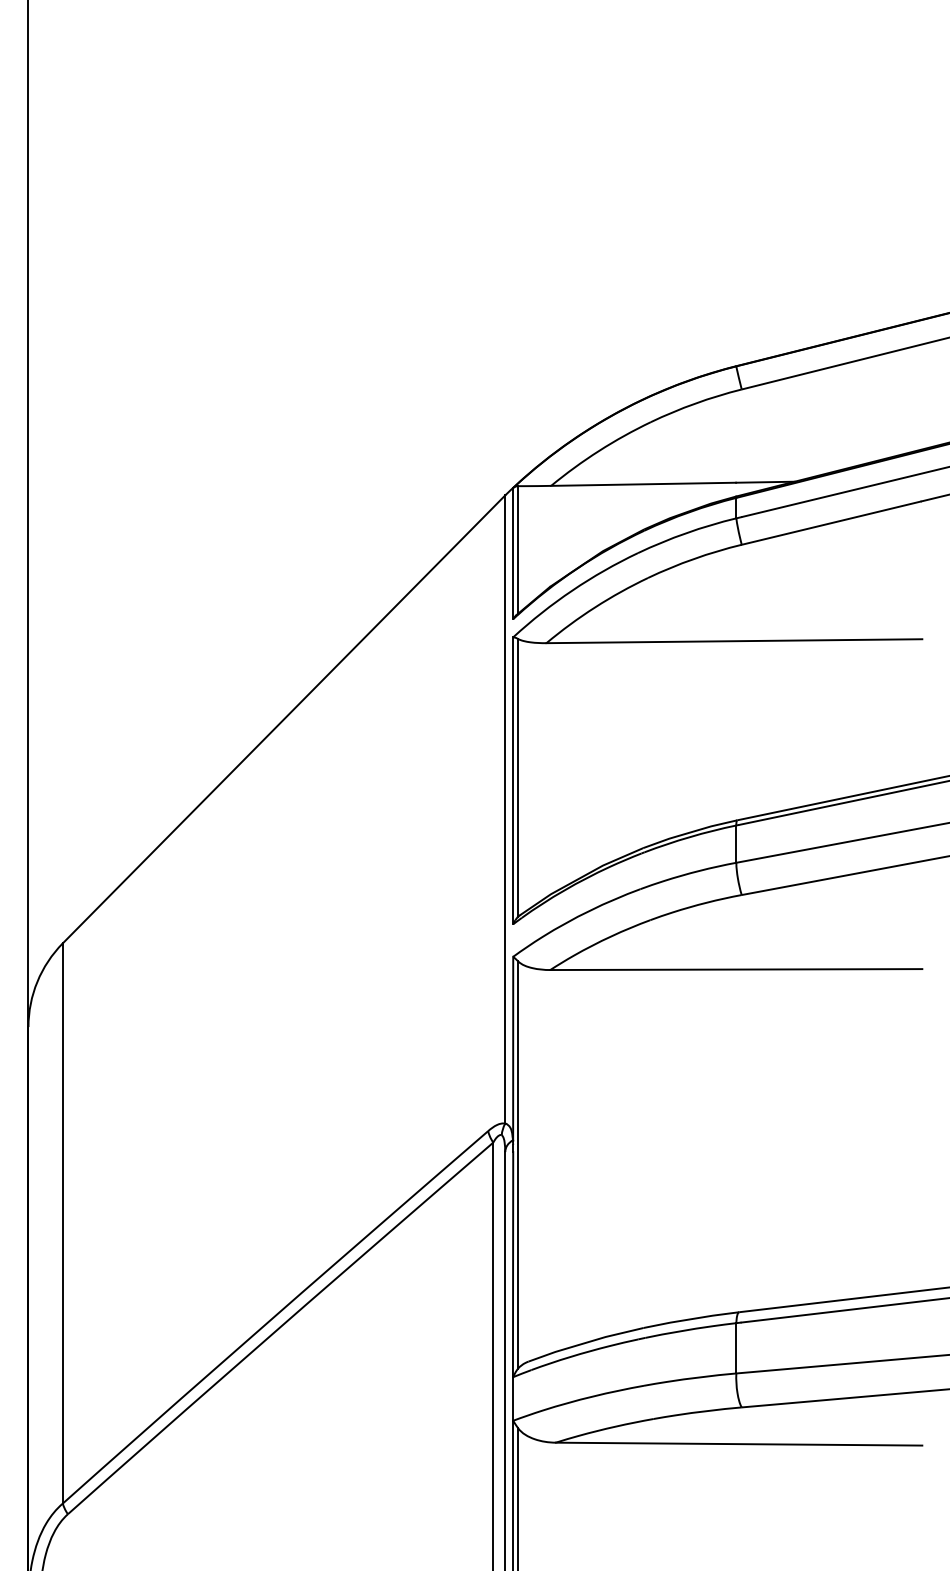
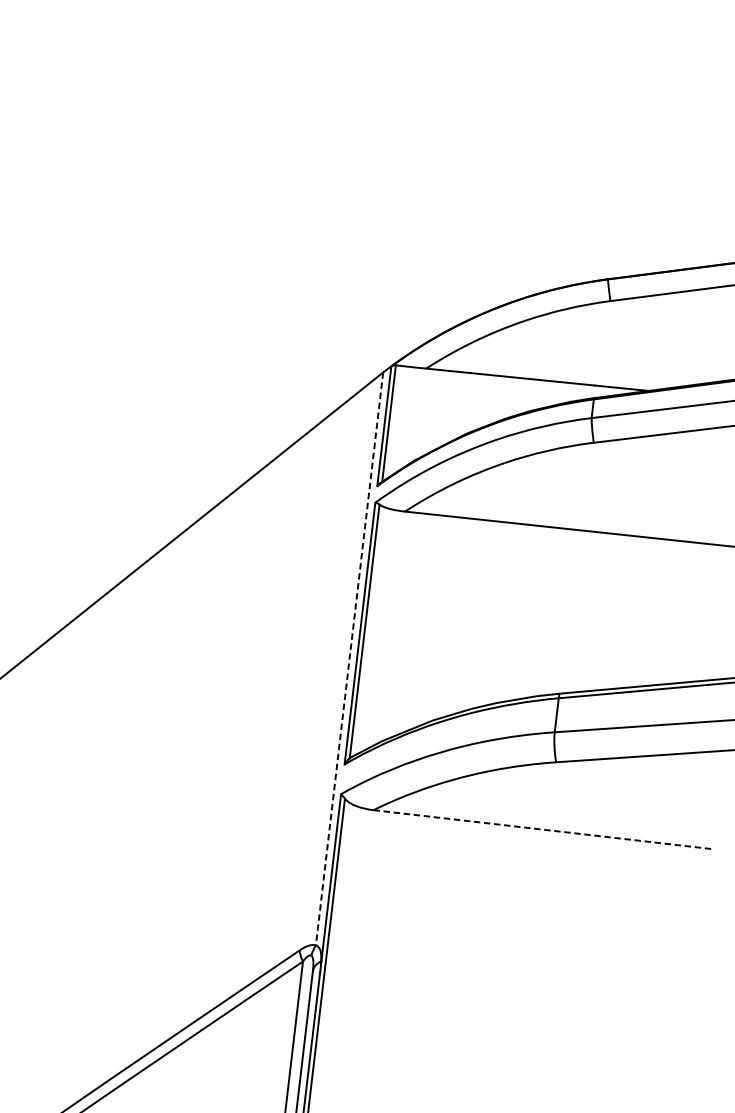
line: (505, 810) -> (349, 659), solid -> dashed
line: (736, 969) -> (543, 829), solid -> dashed

